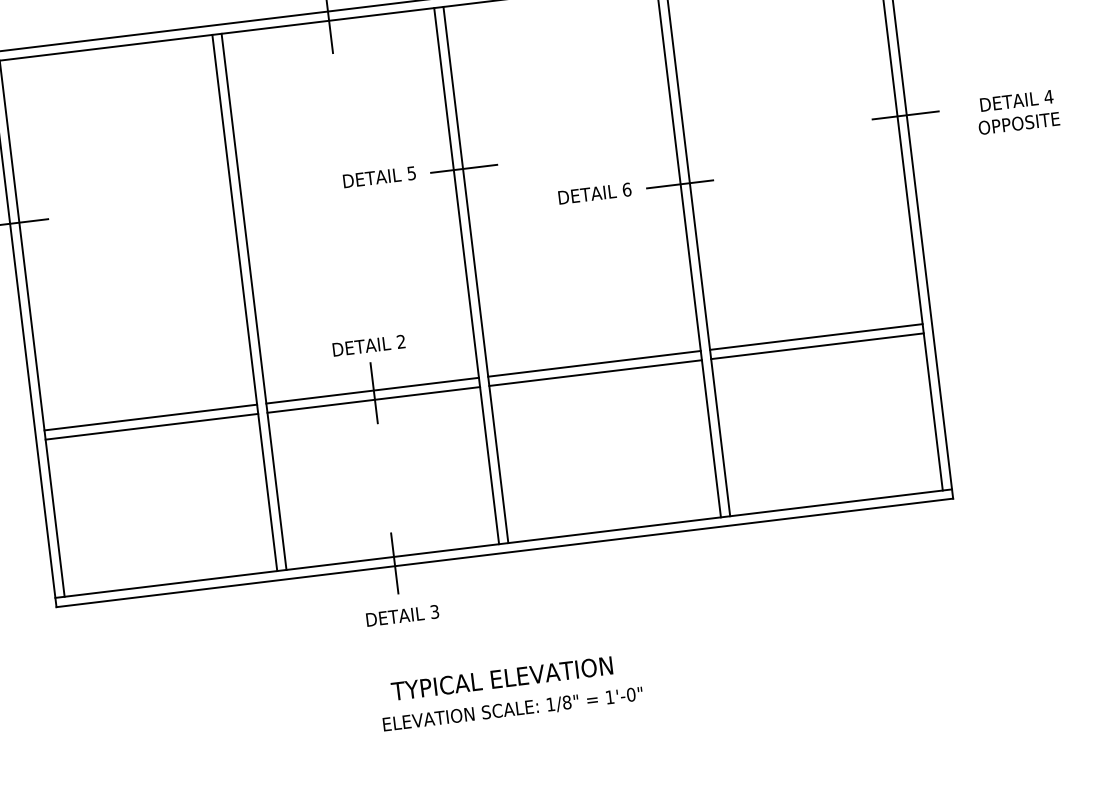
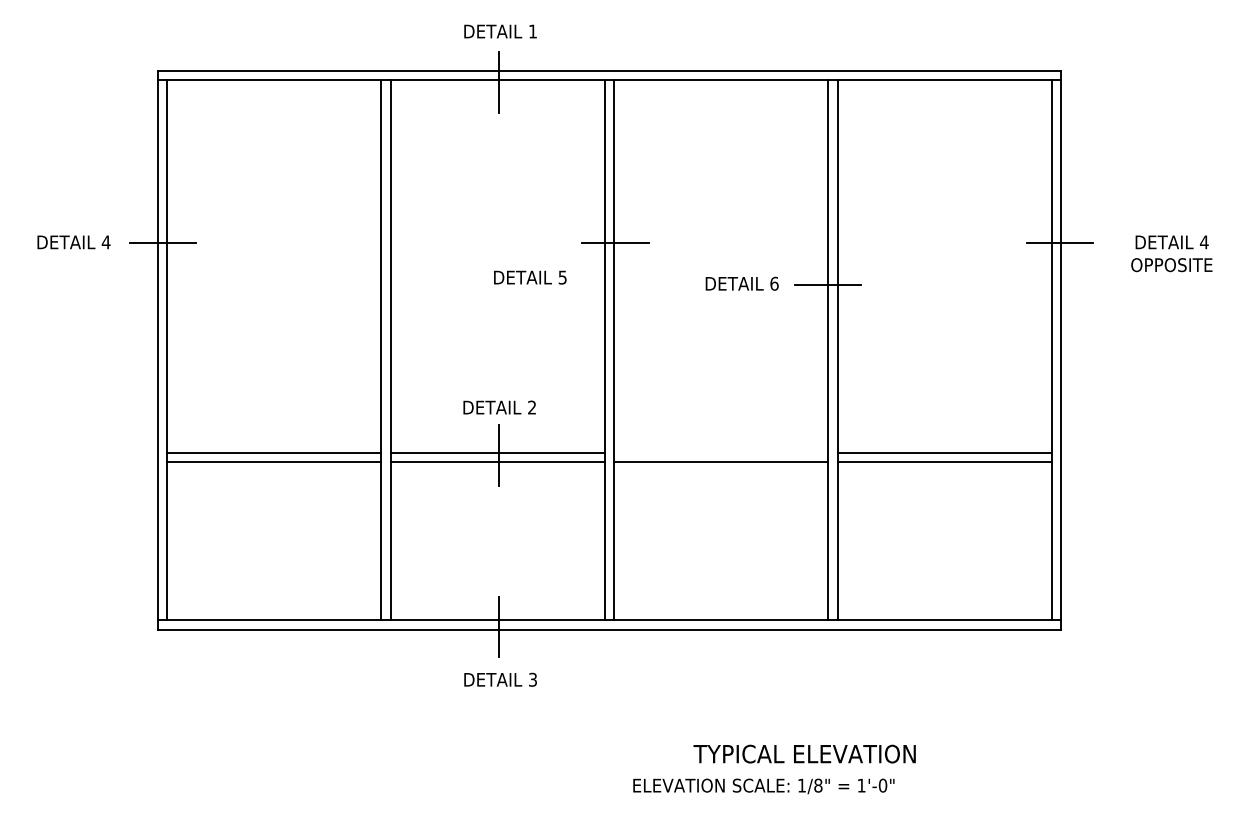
text: (379, 177) -> (530, 277), moved
line: (594, 363) -> (721, 452), removed
text: (501, 678) -> (804, 753), moved
text: (512, 709) -> (763, 786), moved

